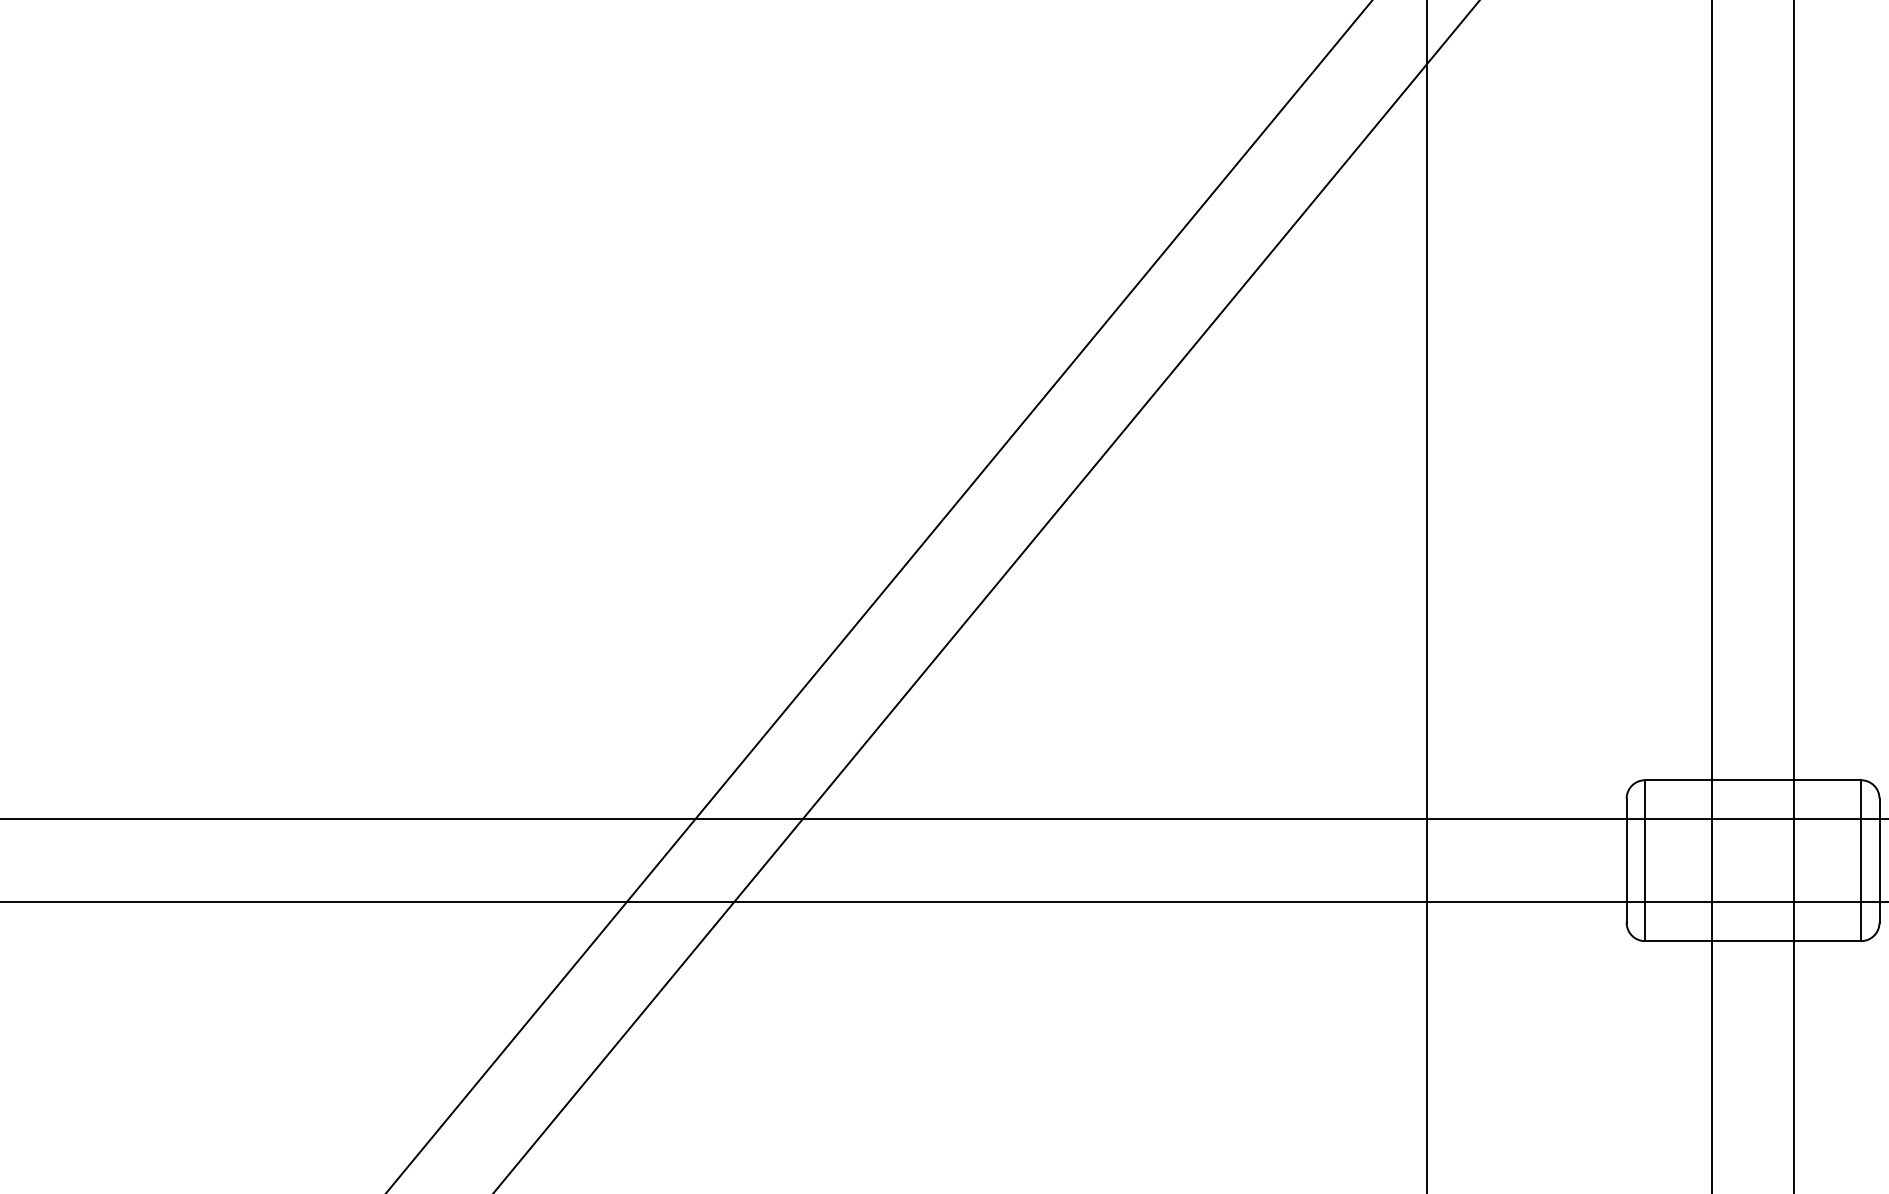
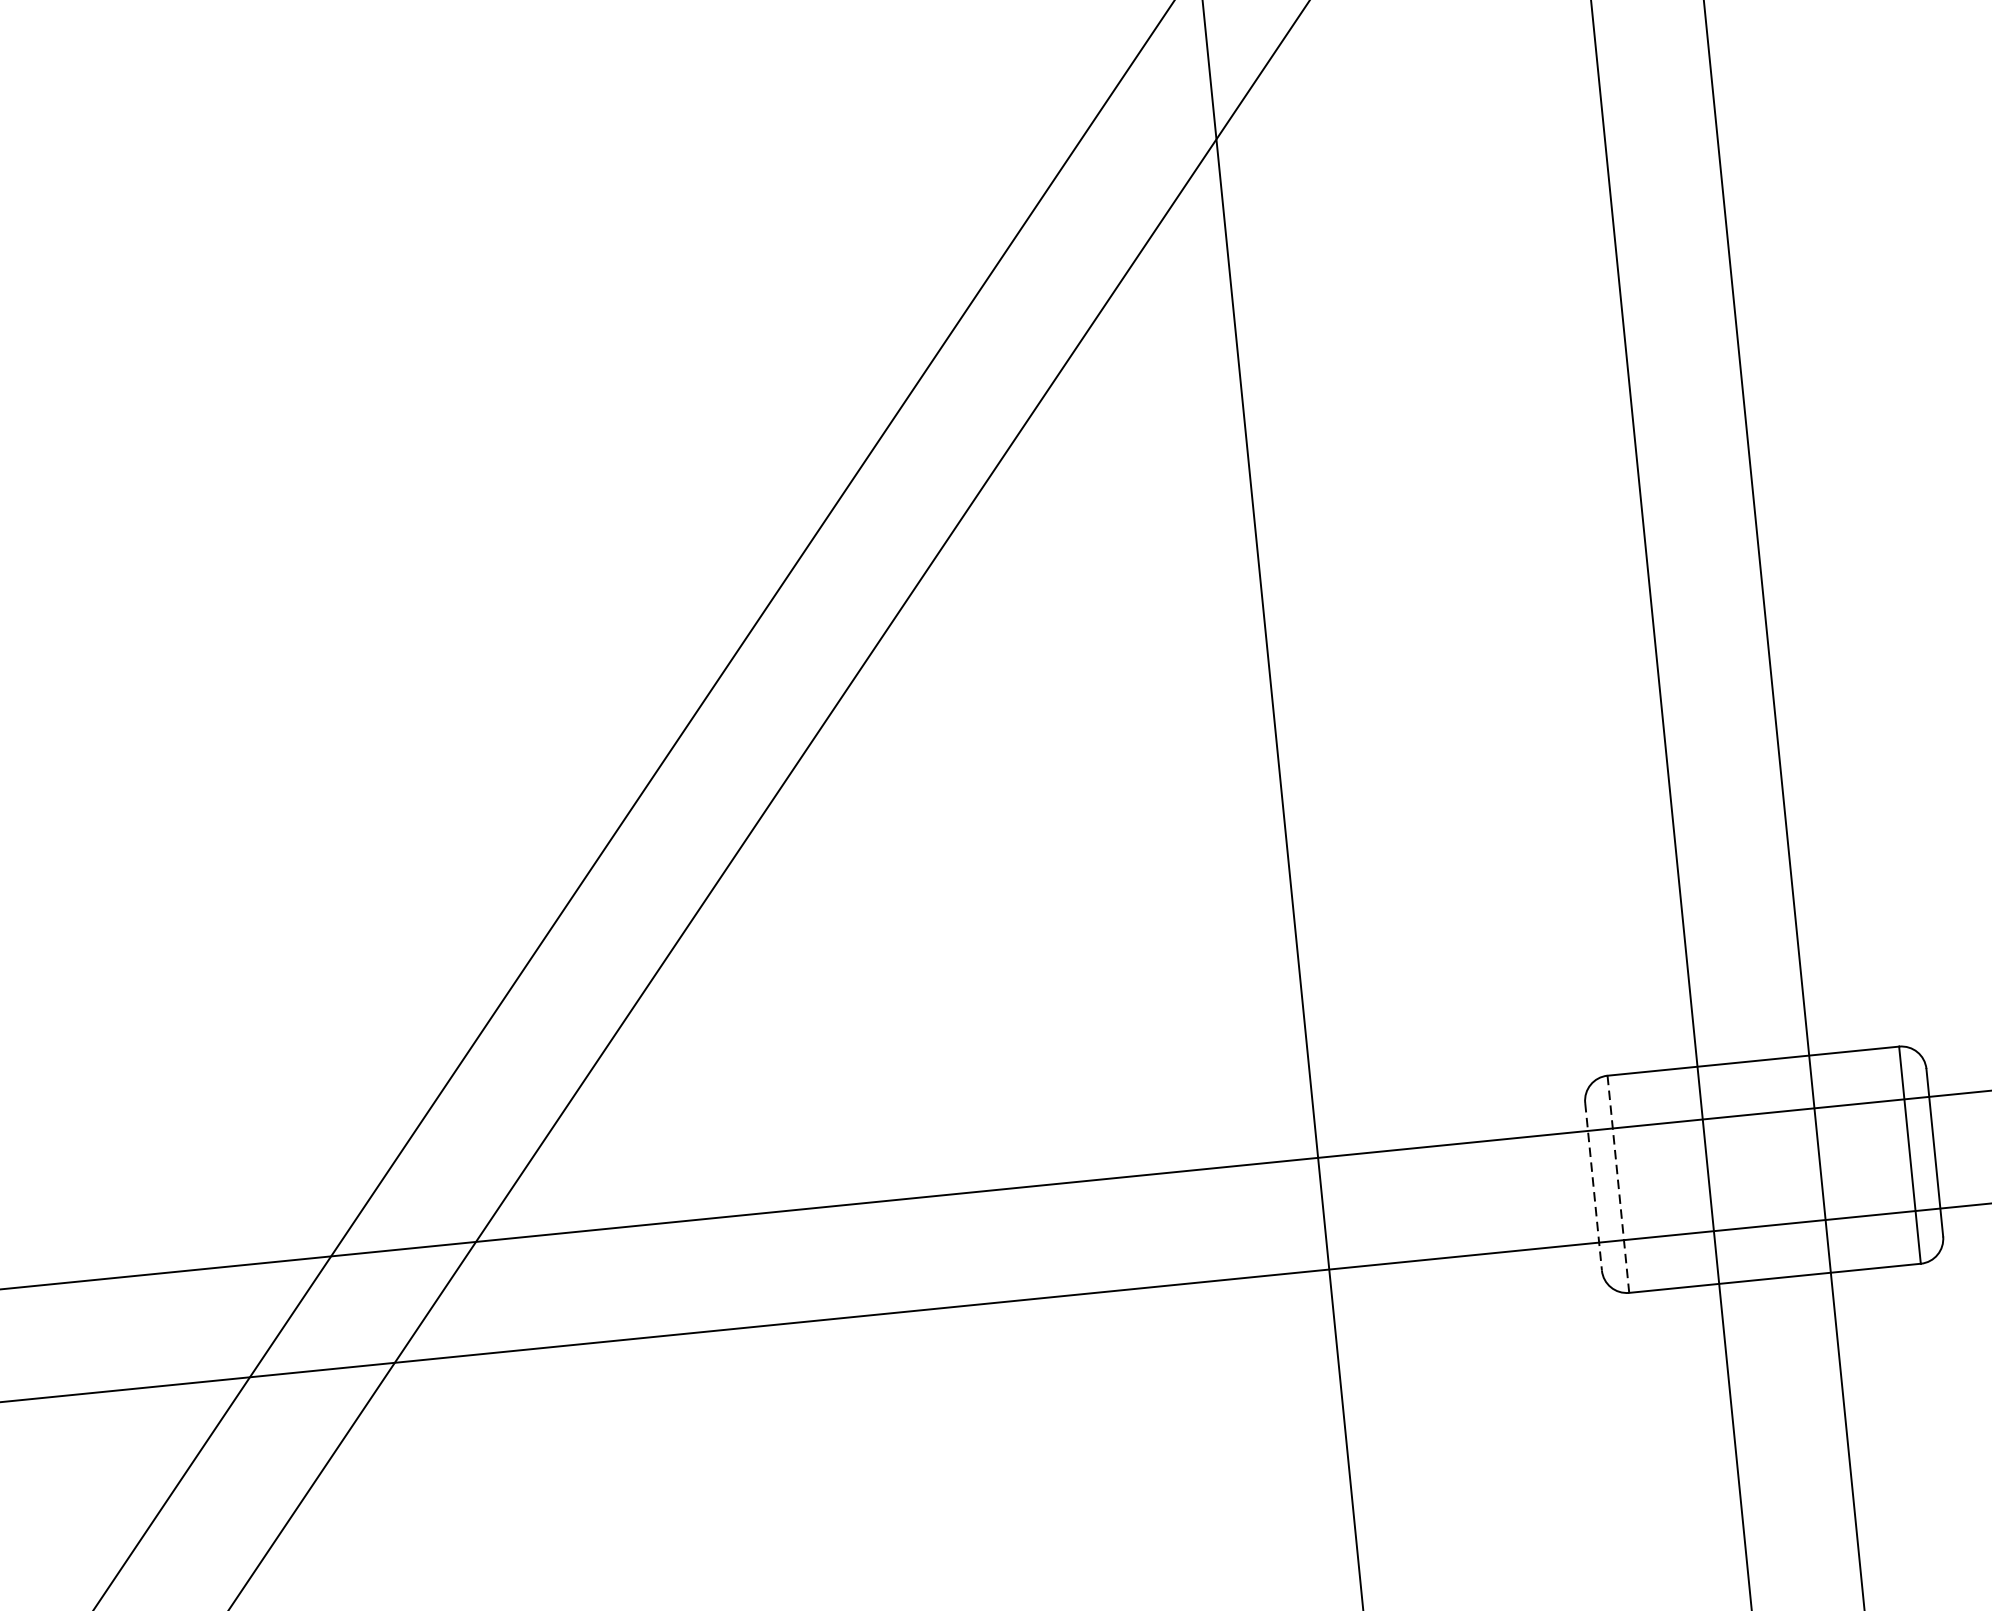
line: (1626, 861) -> (1593, 1187), solid -> dashed
line: (1645, 861) -> (1619, 1185), solid -> dashed

